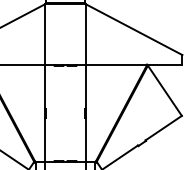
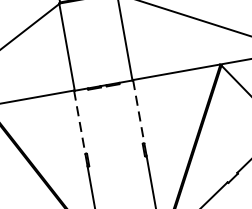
line: (44, 87) -> (79, 123), solid -> dashed
line: (86, 87) -> (139, 112), solid -> dashed

